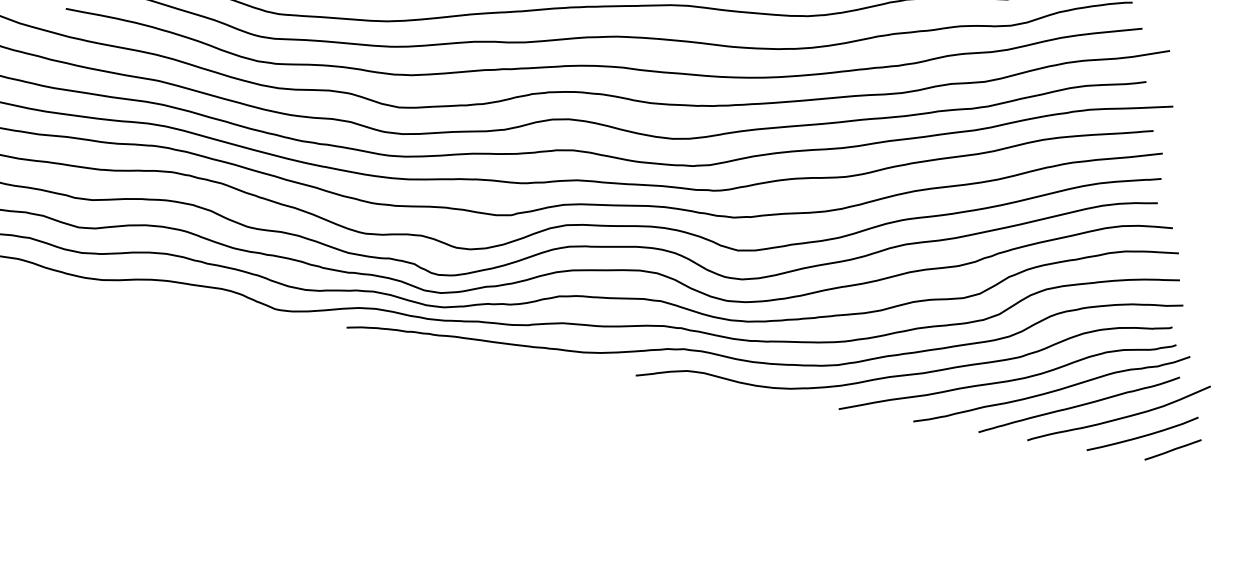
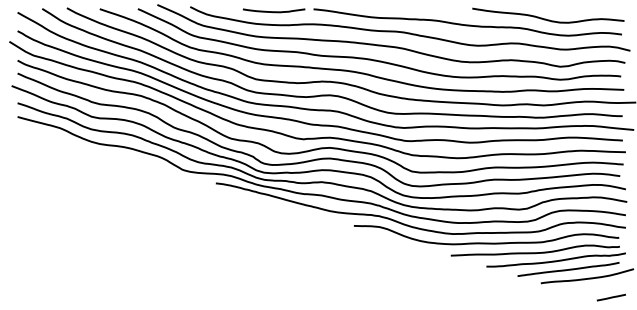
curve: (1142, 435) -> (597, 288), removed

